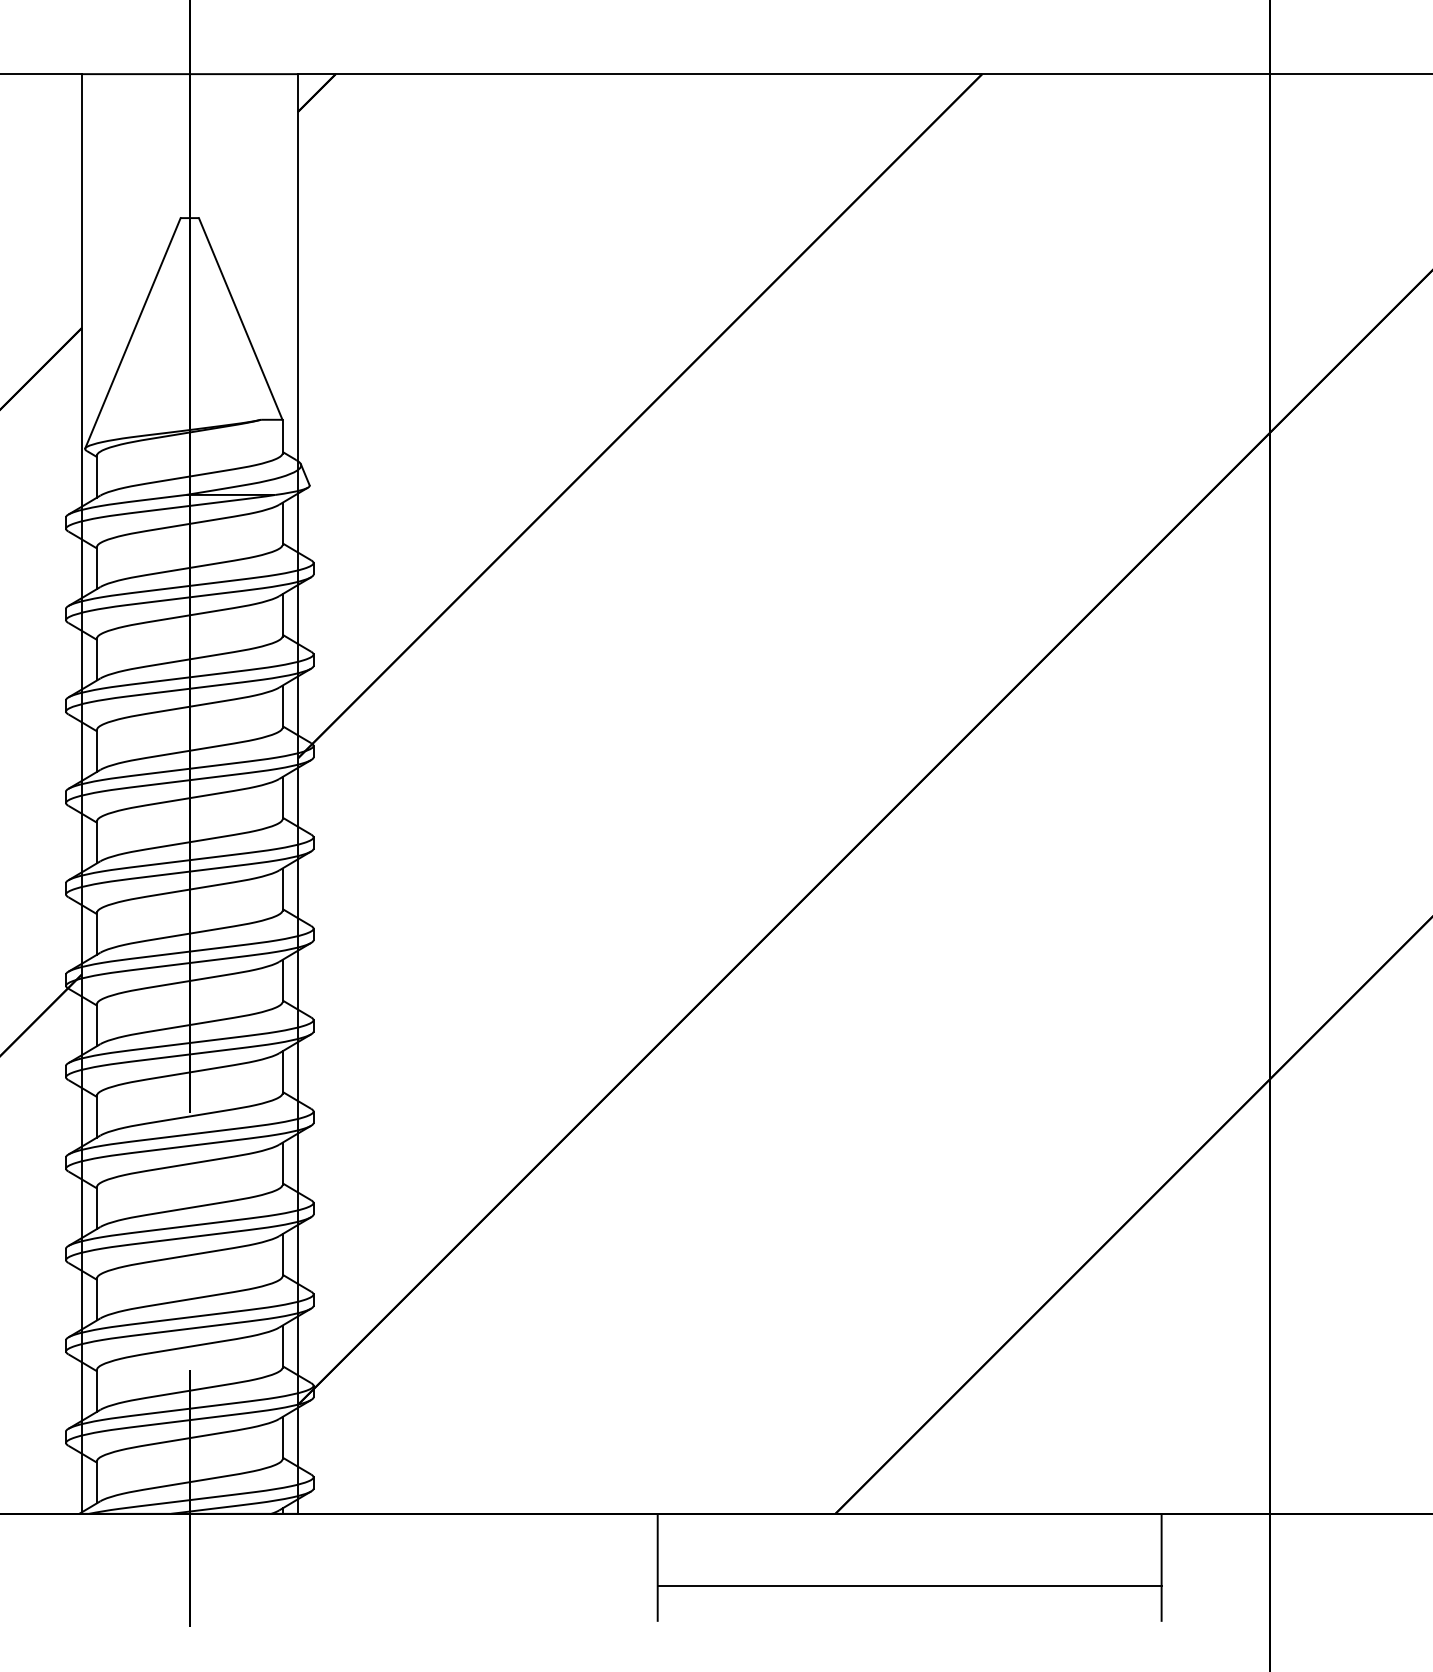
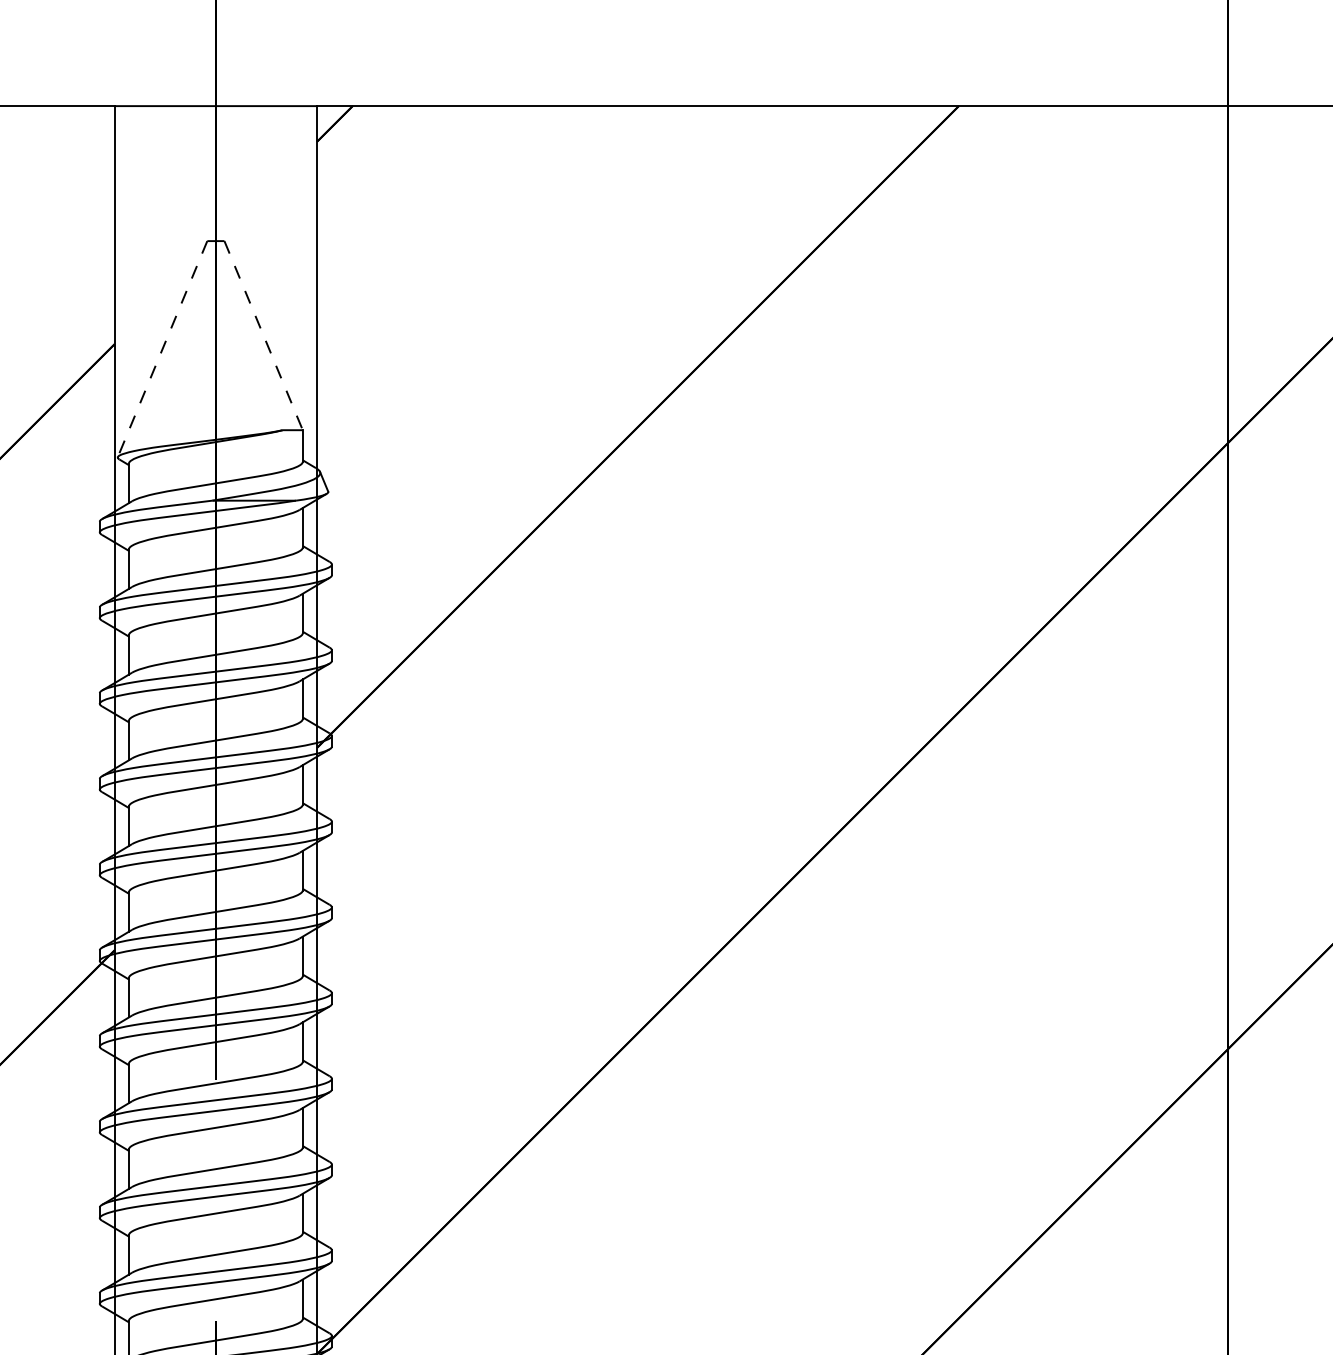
line: (240, 319) -> (263, 336), solid -> dashed
line: (132, 333) -> (162, 349), solid -> dashed

